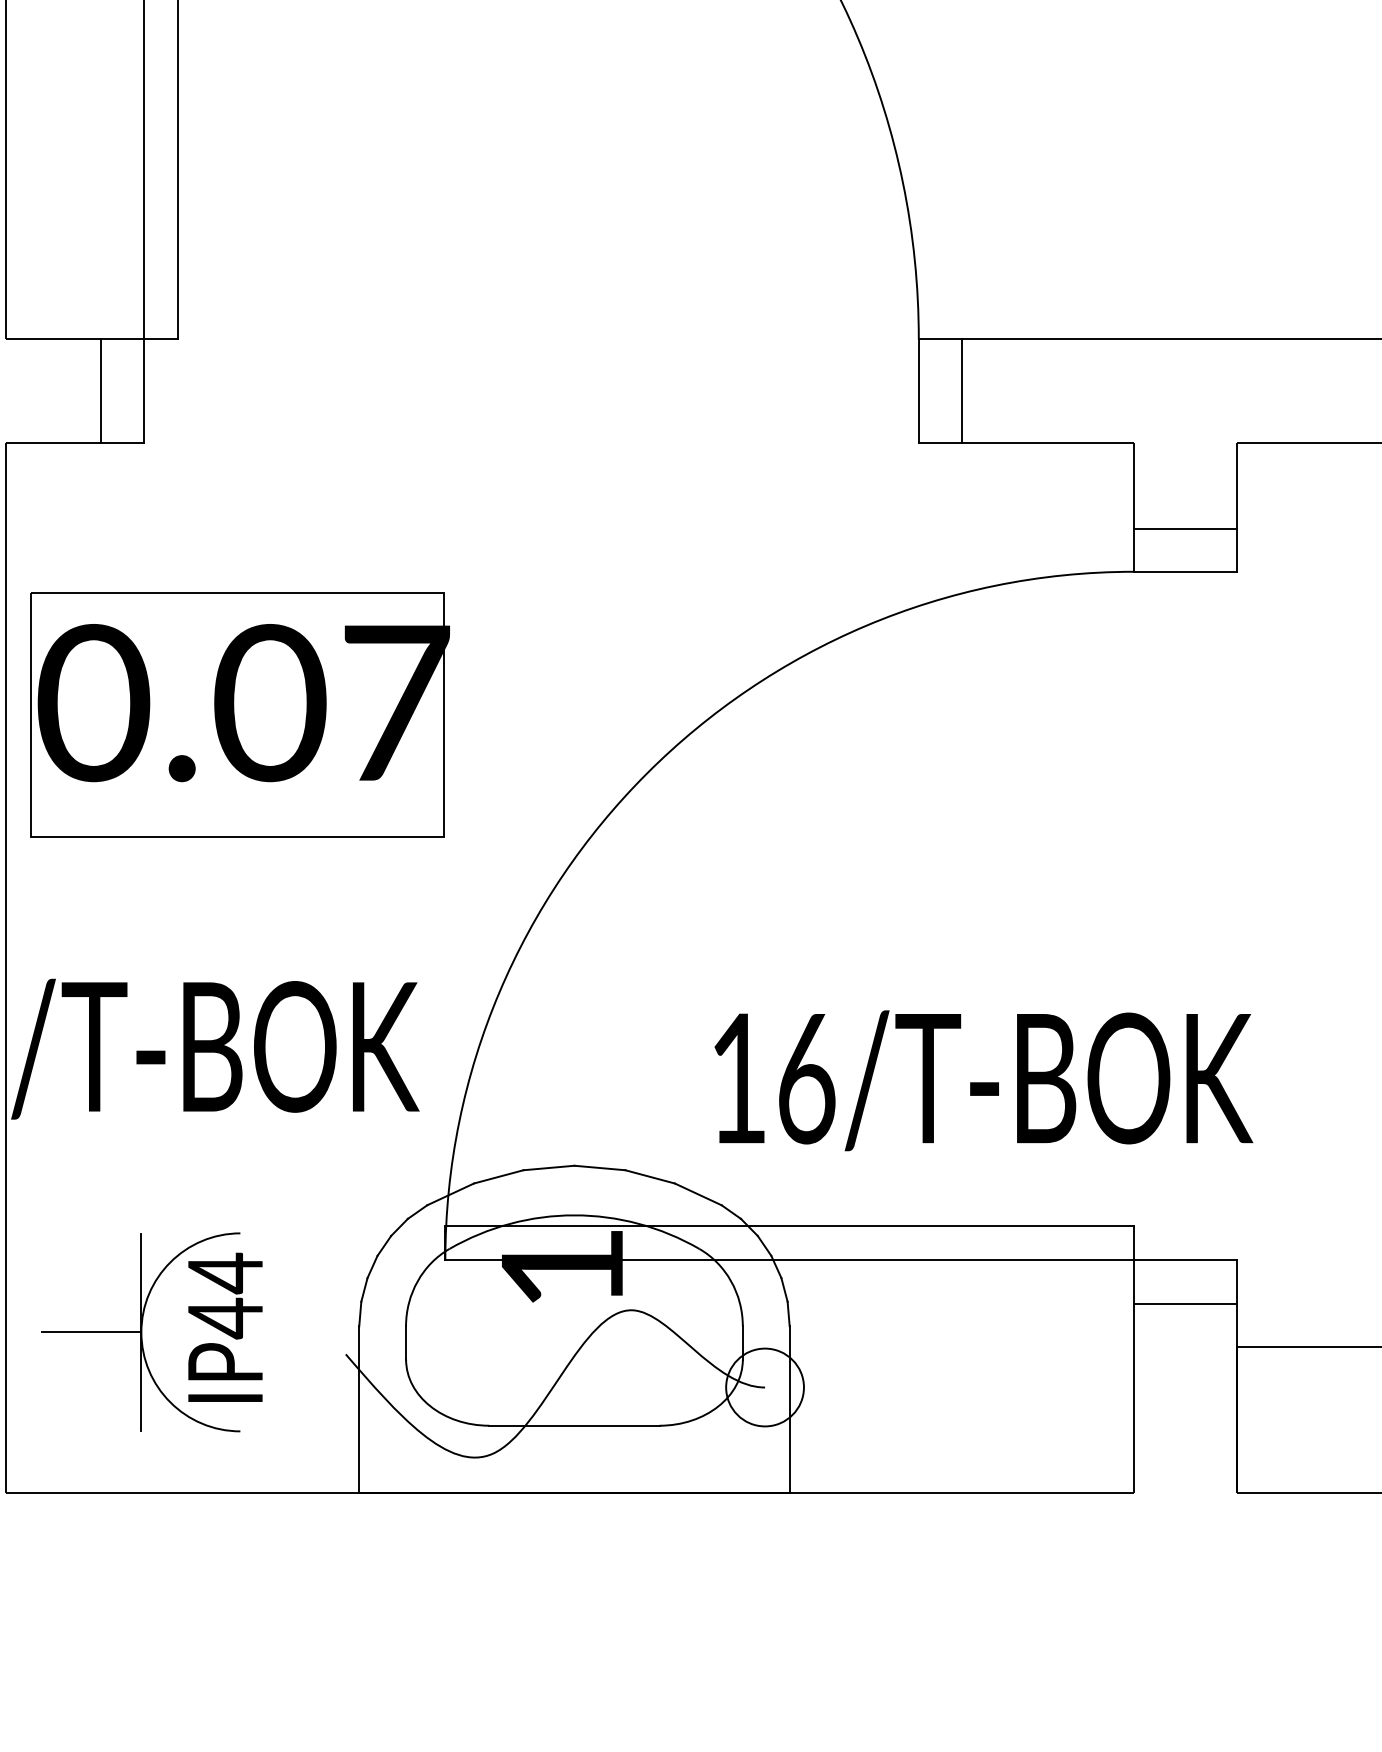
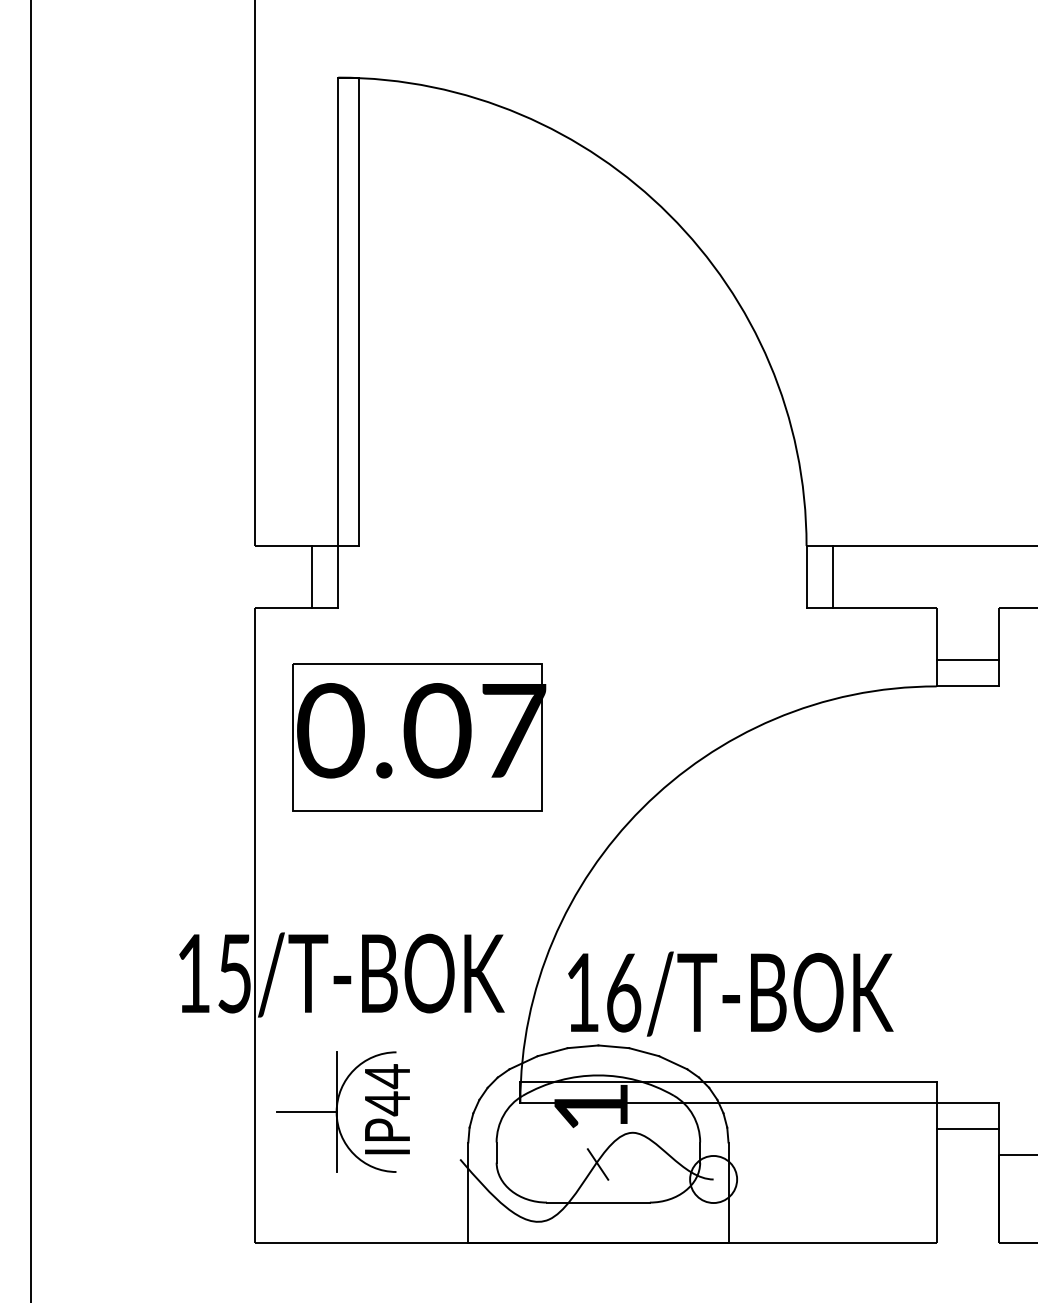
part: (240, 714) -> (419, 737), moved
text: (983, 1079) -> (730, 993), moved
part: (151, 1331) -> (342, 1111), moved
line: (572, 1362) -> (597, 1164), added

